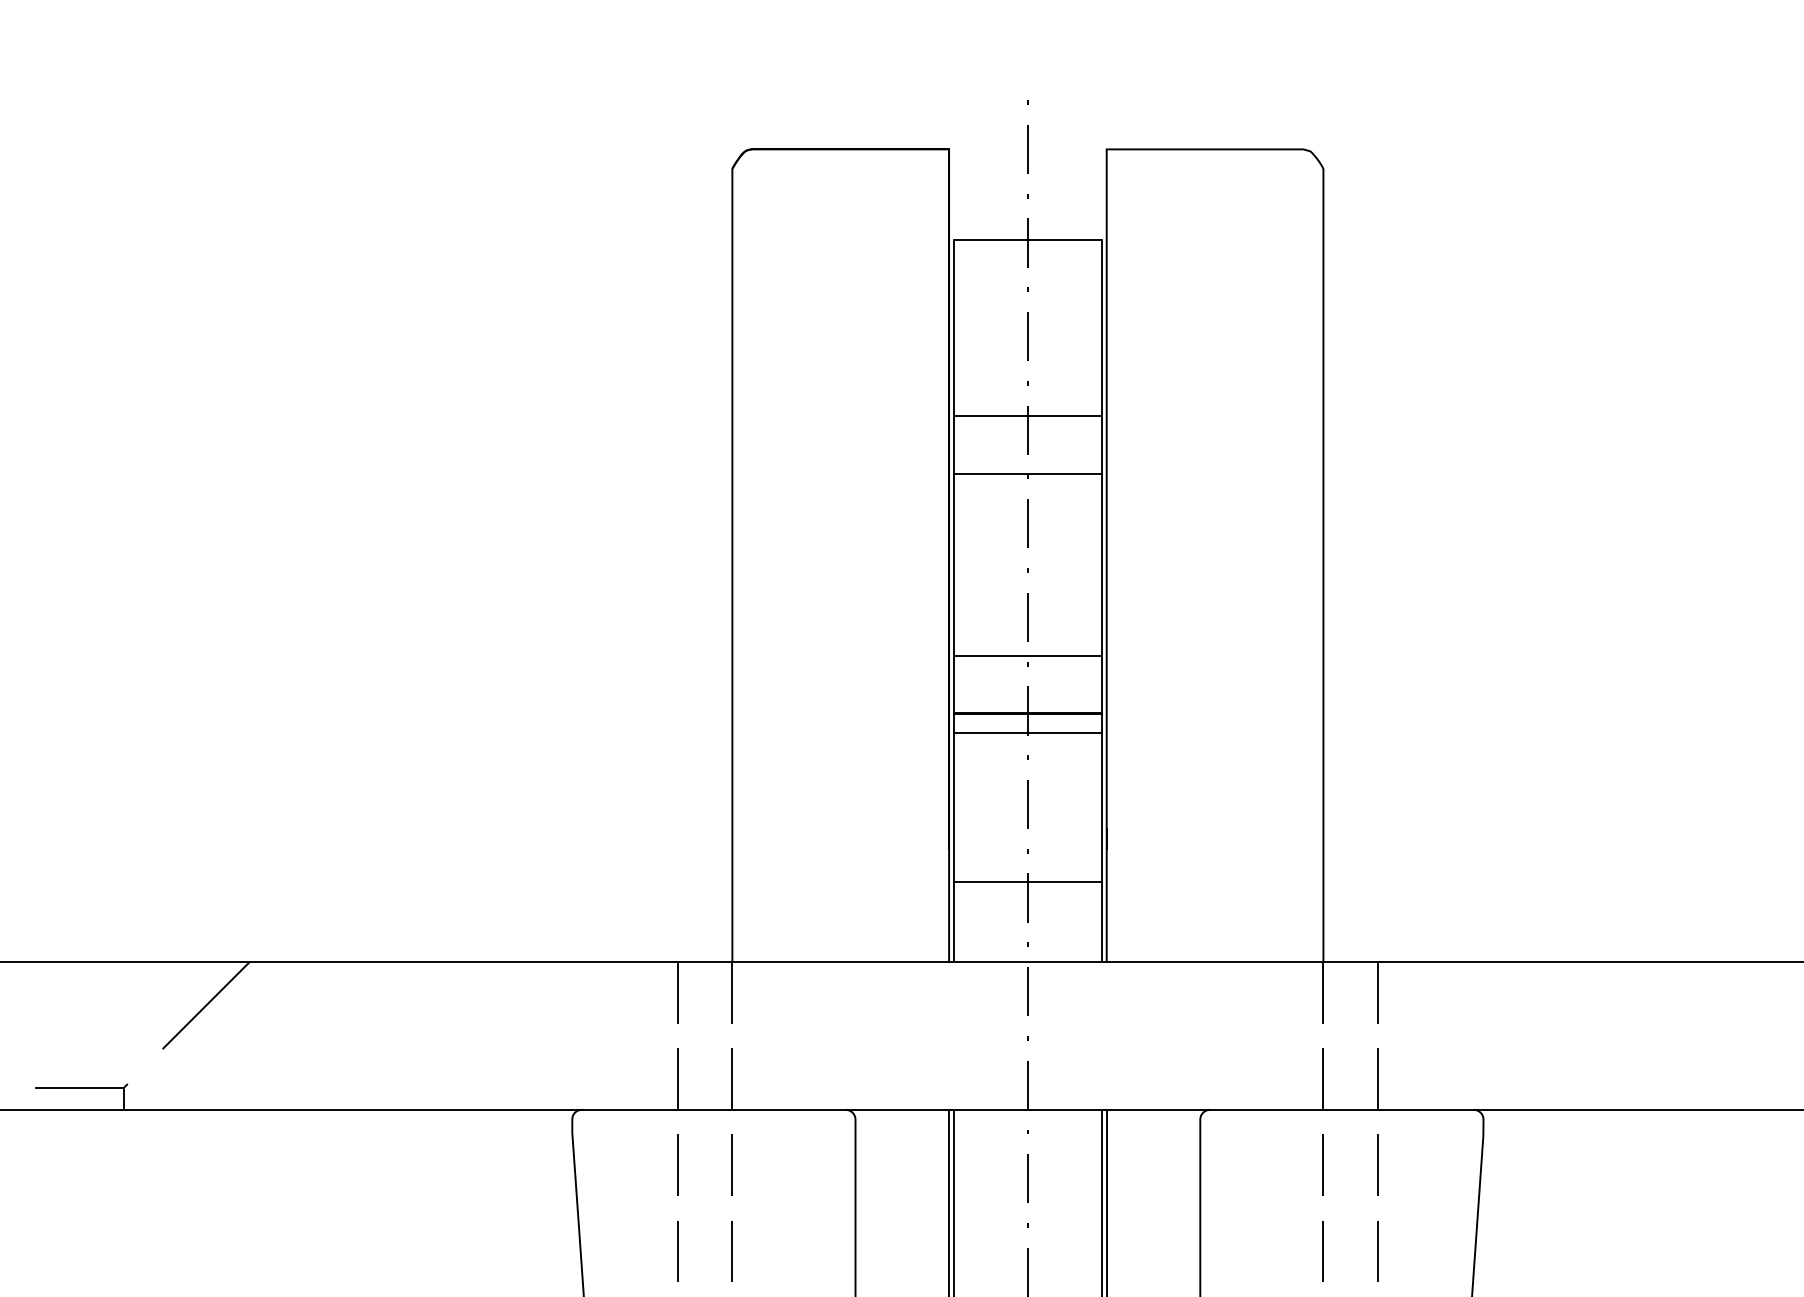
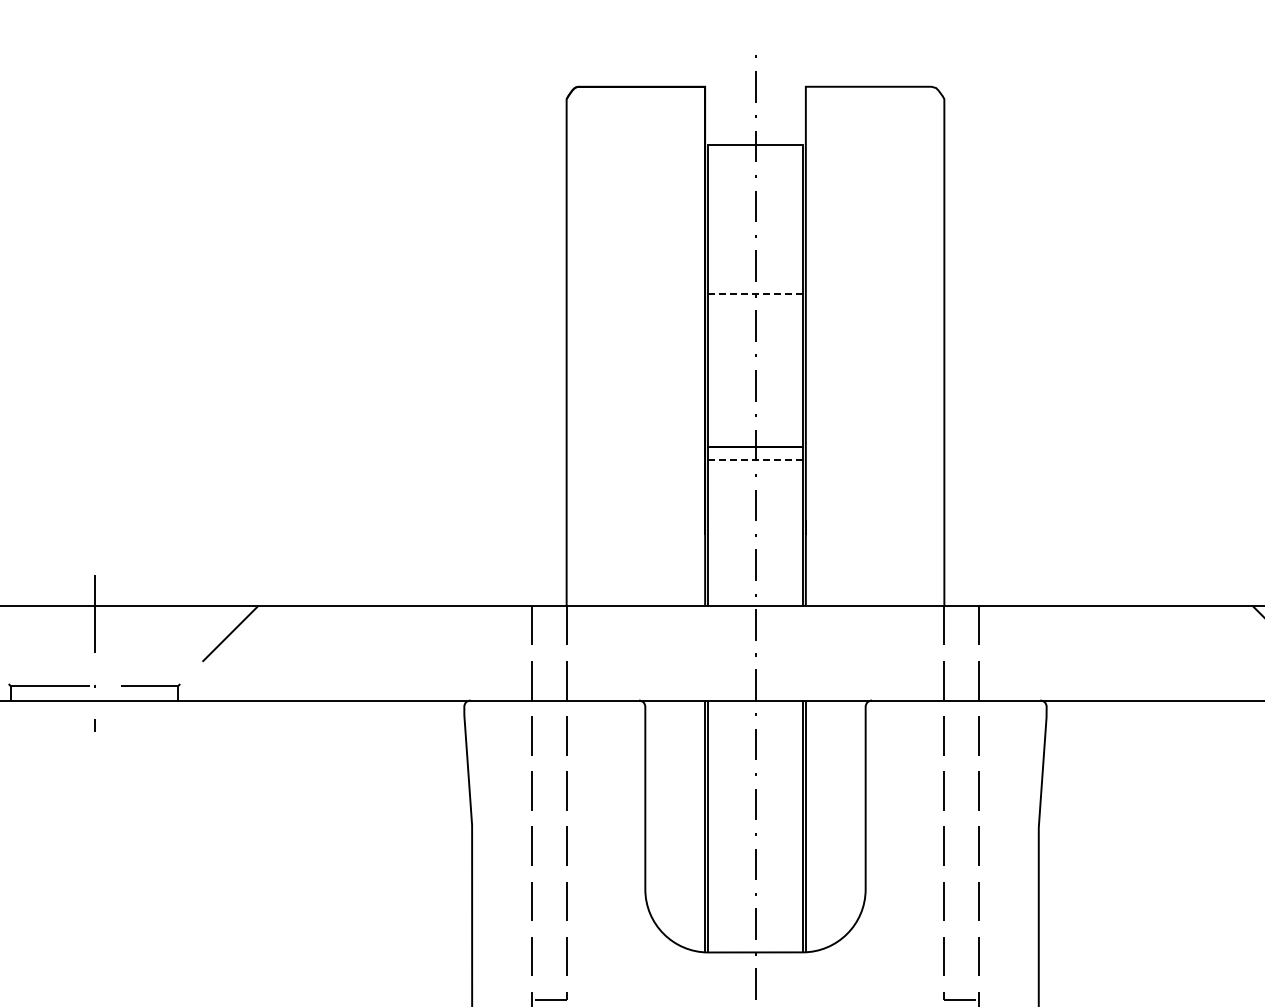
line: (1027, 416) -> (755, 257), removed
line: (1027, 474) -> (755, 294), solid -> dashed
line: (1027, 655) -> (755, 410), removed
line: (1027, 732) -> (755, 459), solid -> dashed
line: (1027, 882) -> (755, 555), removed

